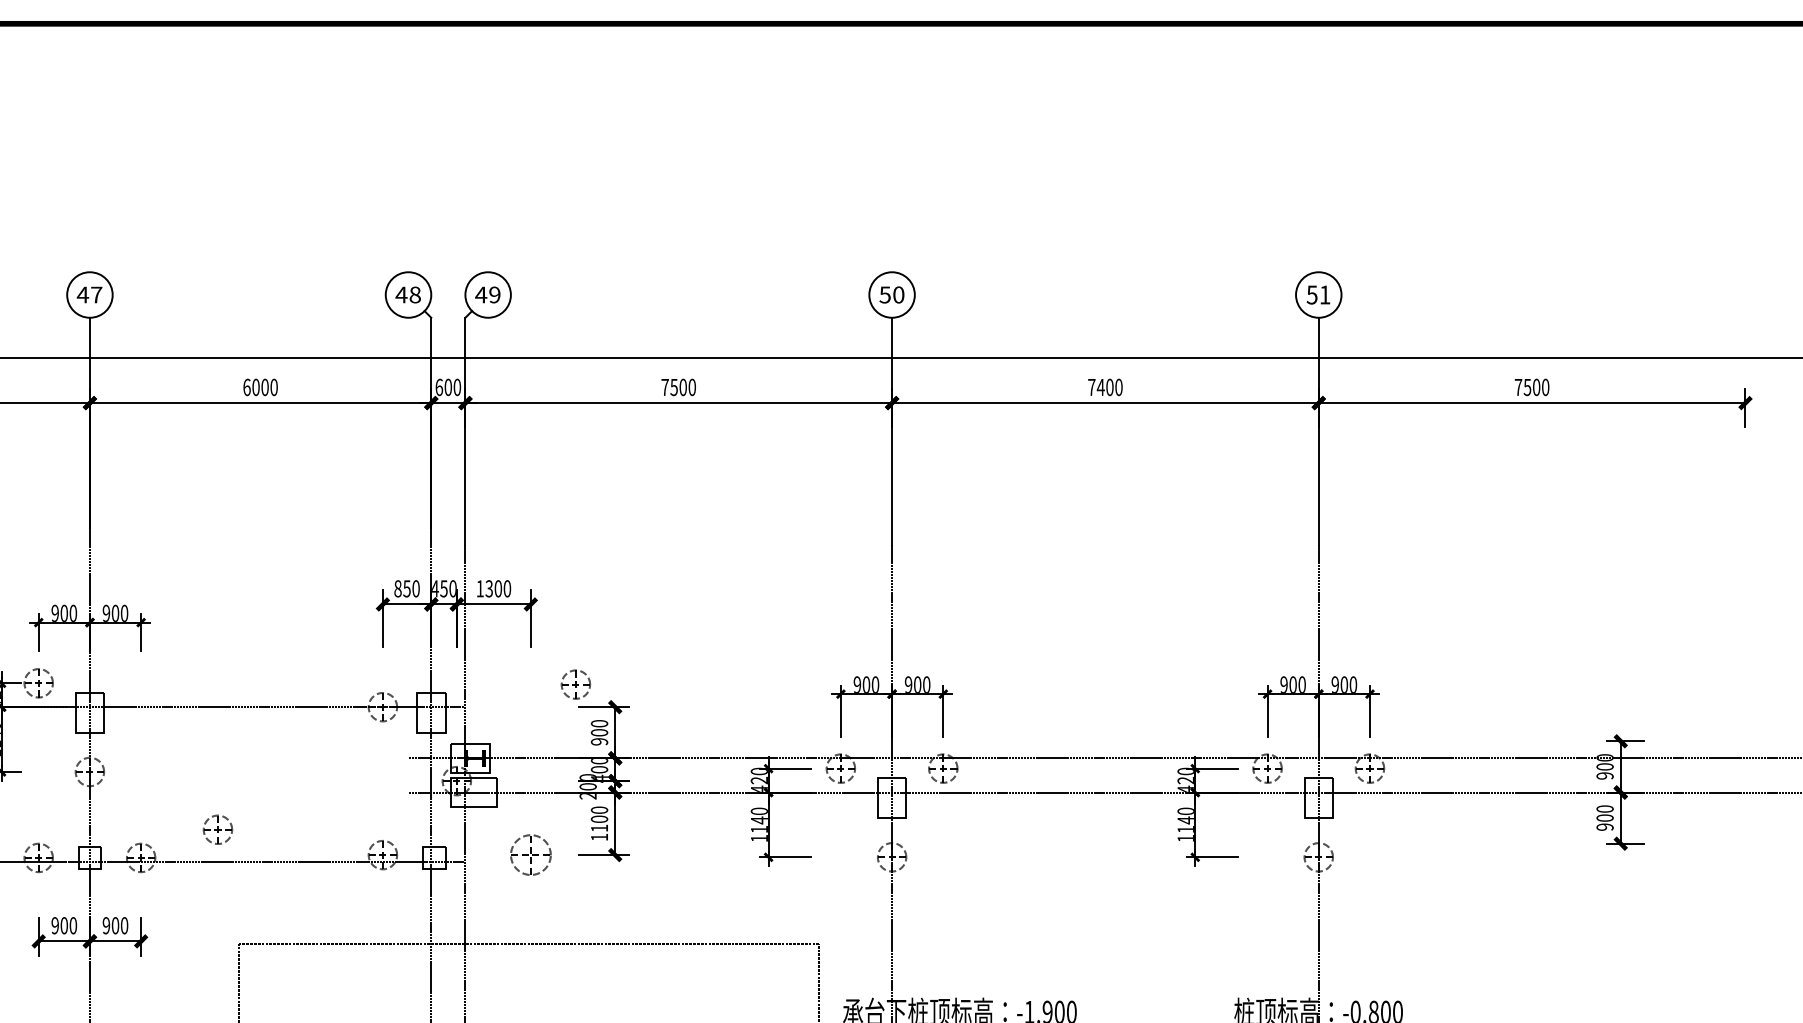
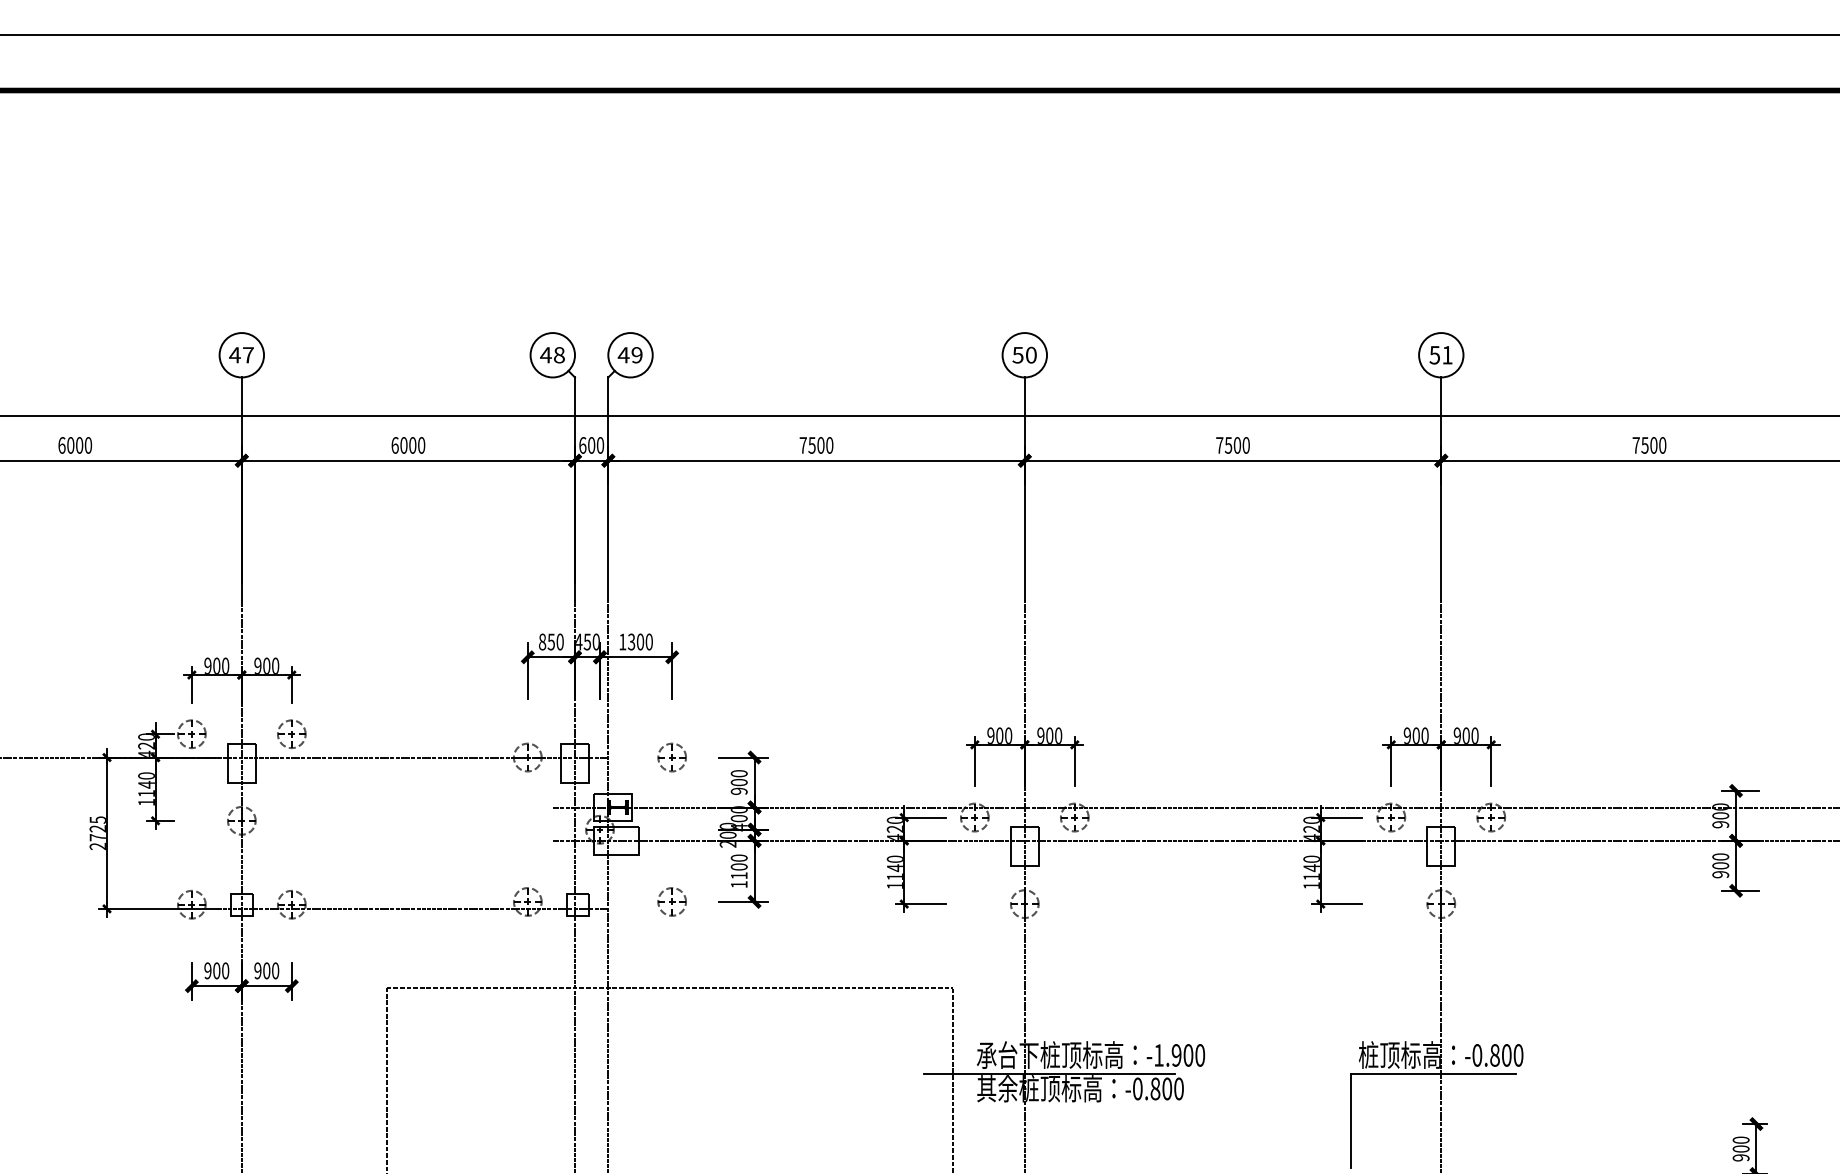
text: (1100, 387) -> (1228, 445), 7400 -> 7500
part: (575, 684) -> (671, 757), moved
part: (217, 829) -> (291, 733), moved
part: (530, 854) -> (671, 901), size x0.71

